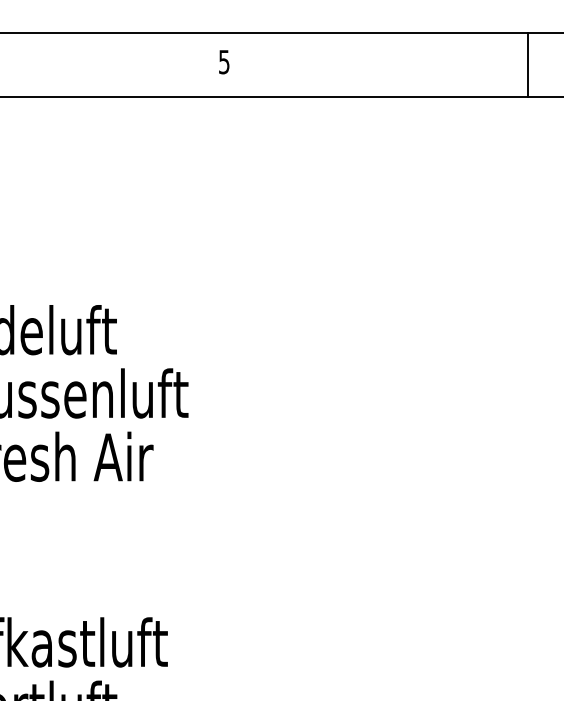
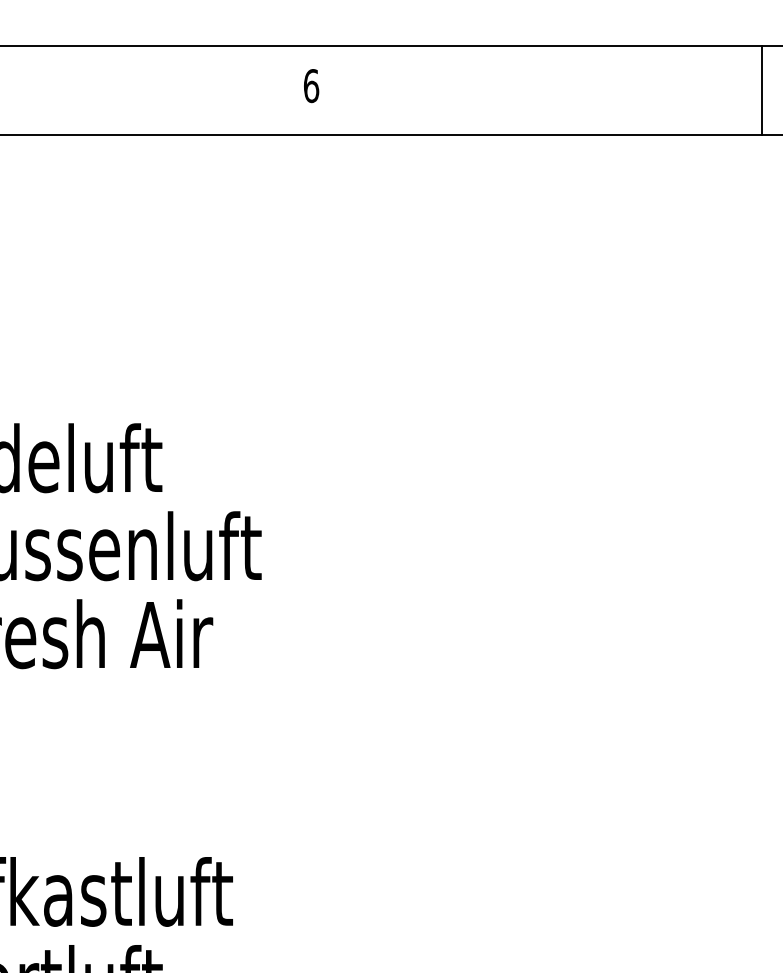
text: (224, 62) -> (311, 86), 5 -> 6
line: (527, 64) -> (761, 89), moved

